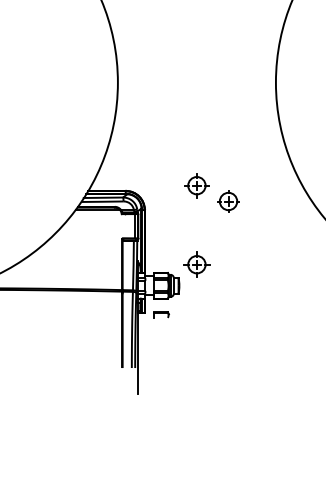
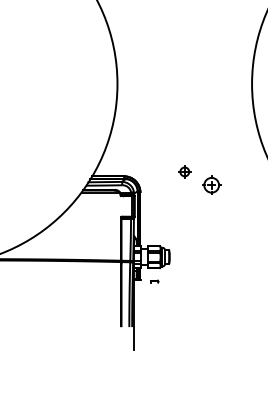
part: (196, 185) -> (184, 171), size x0.6
part: (196, 264) -> (184, 238), removed
part: (161, 314) -> (154, 281), size x0.6

